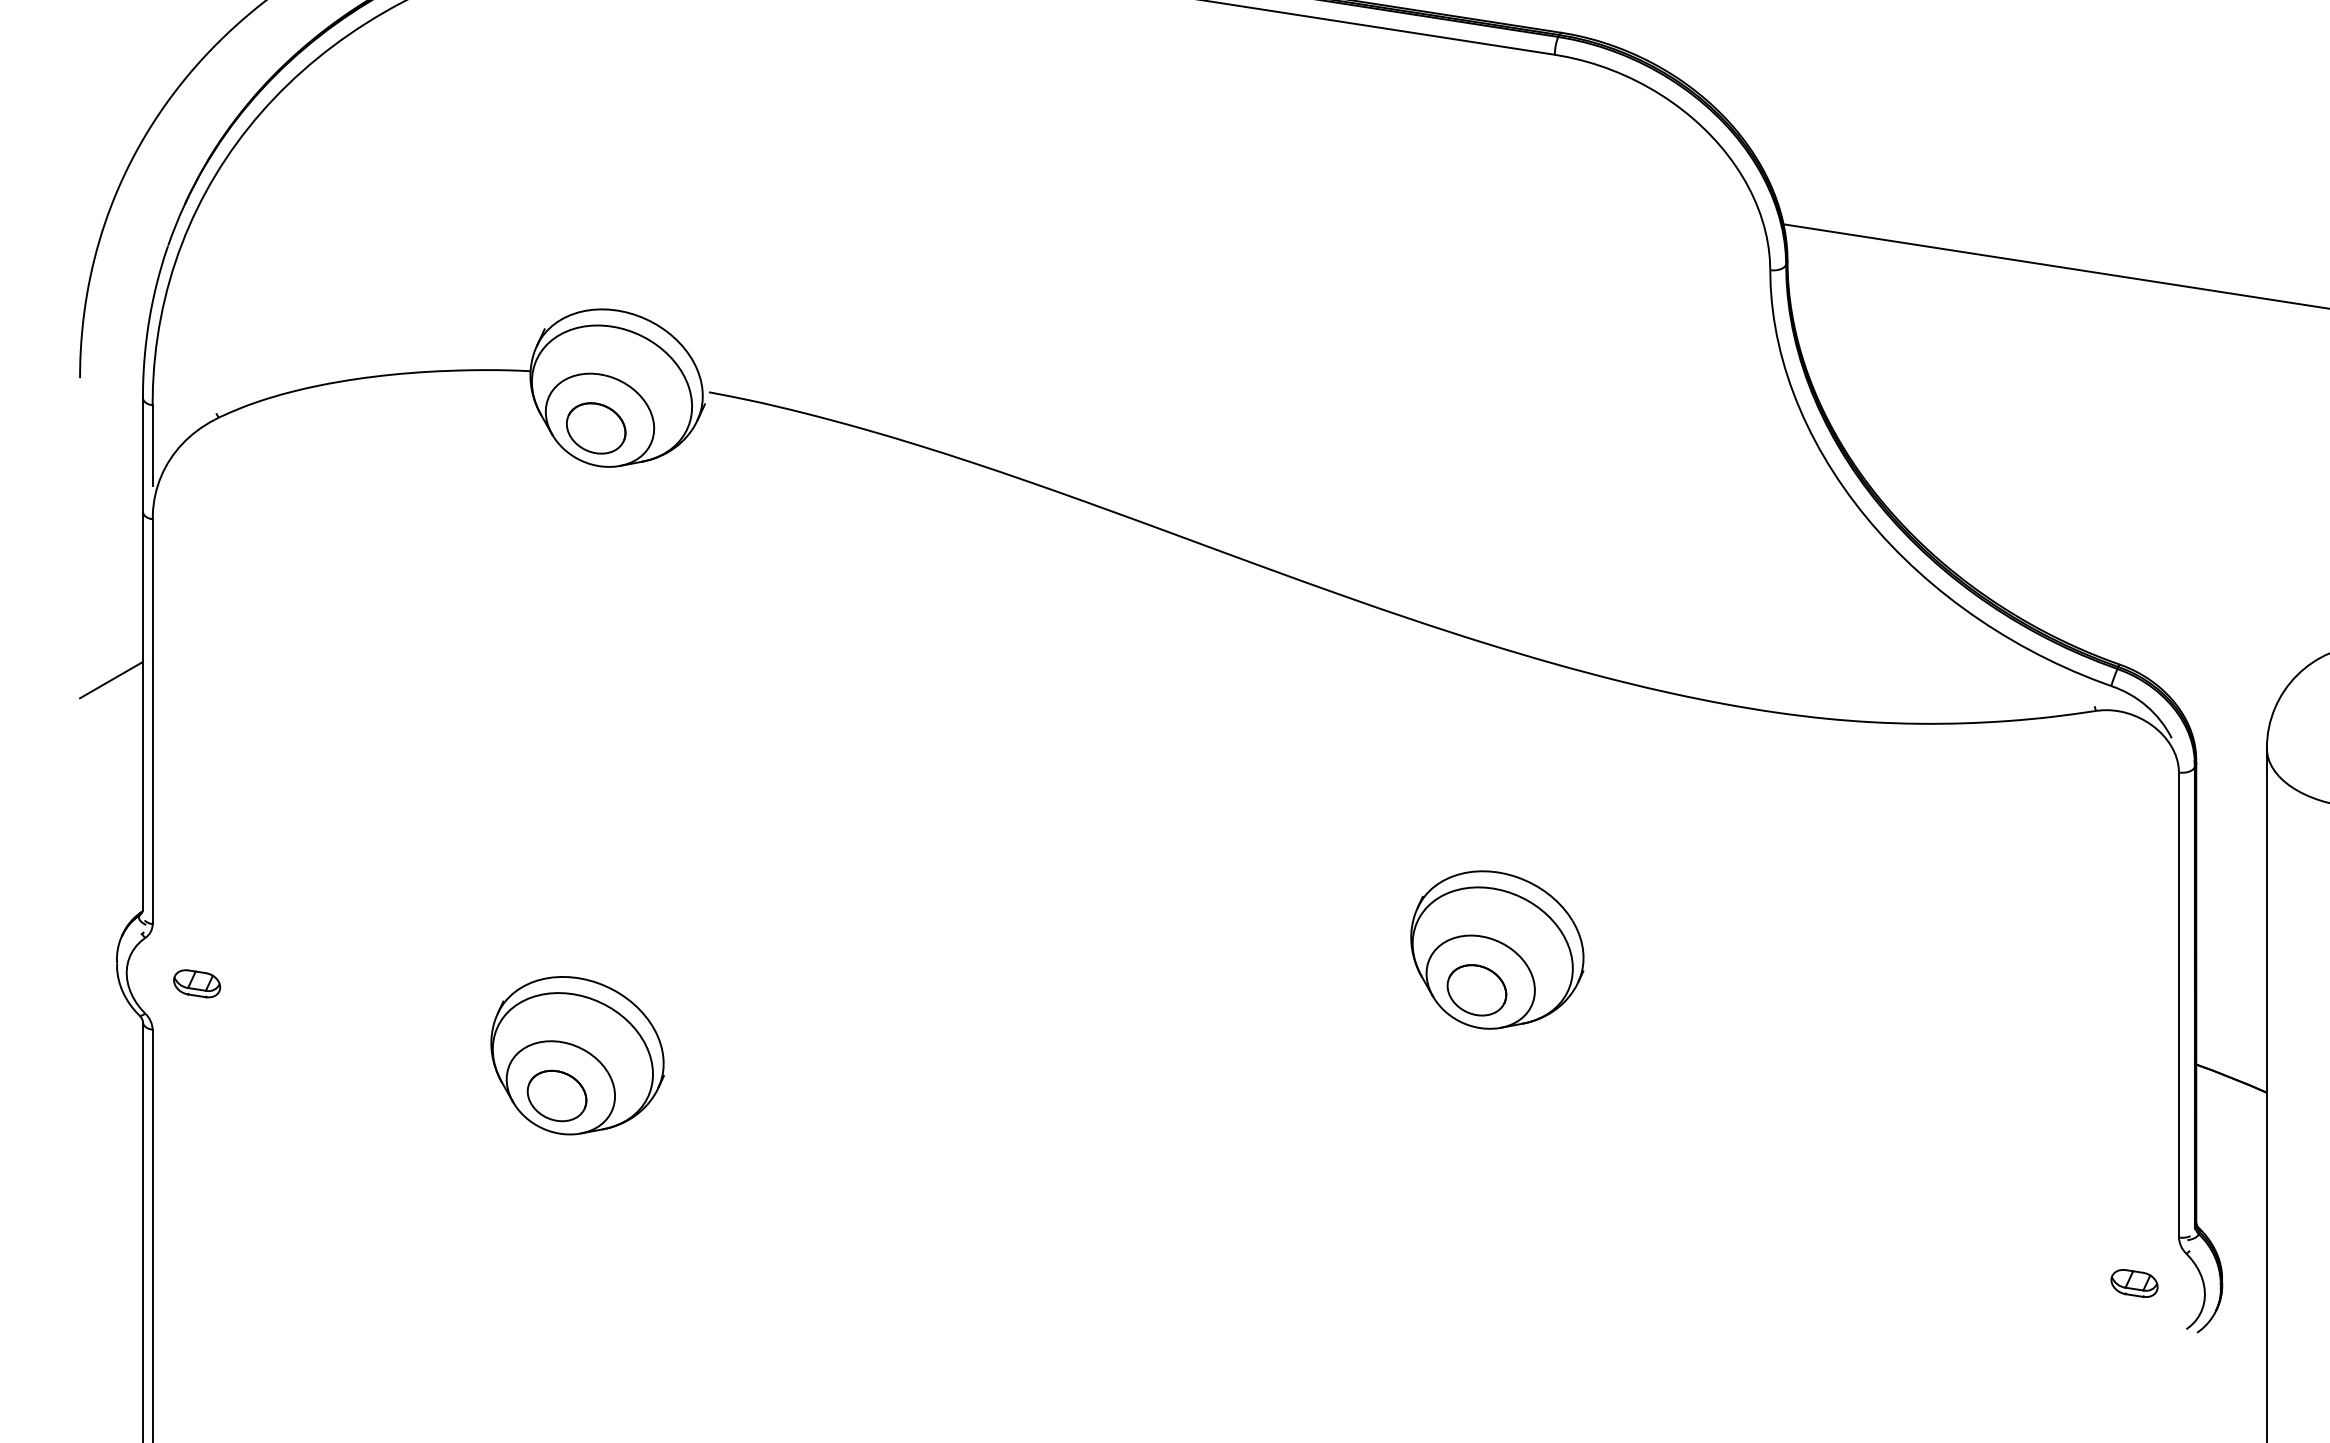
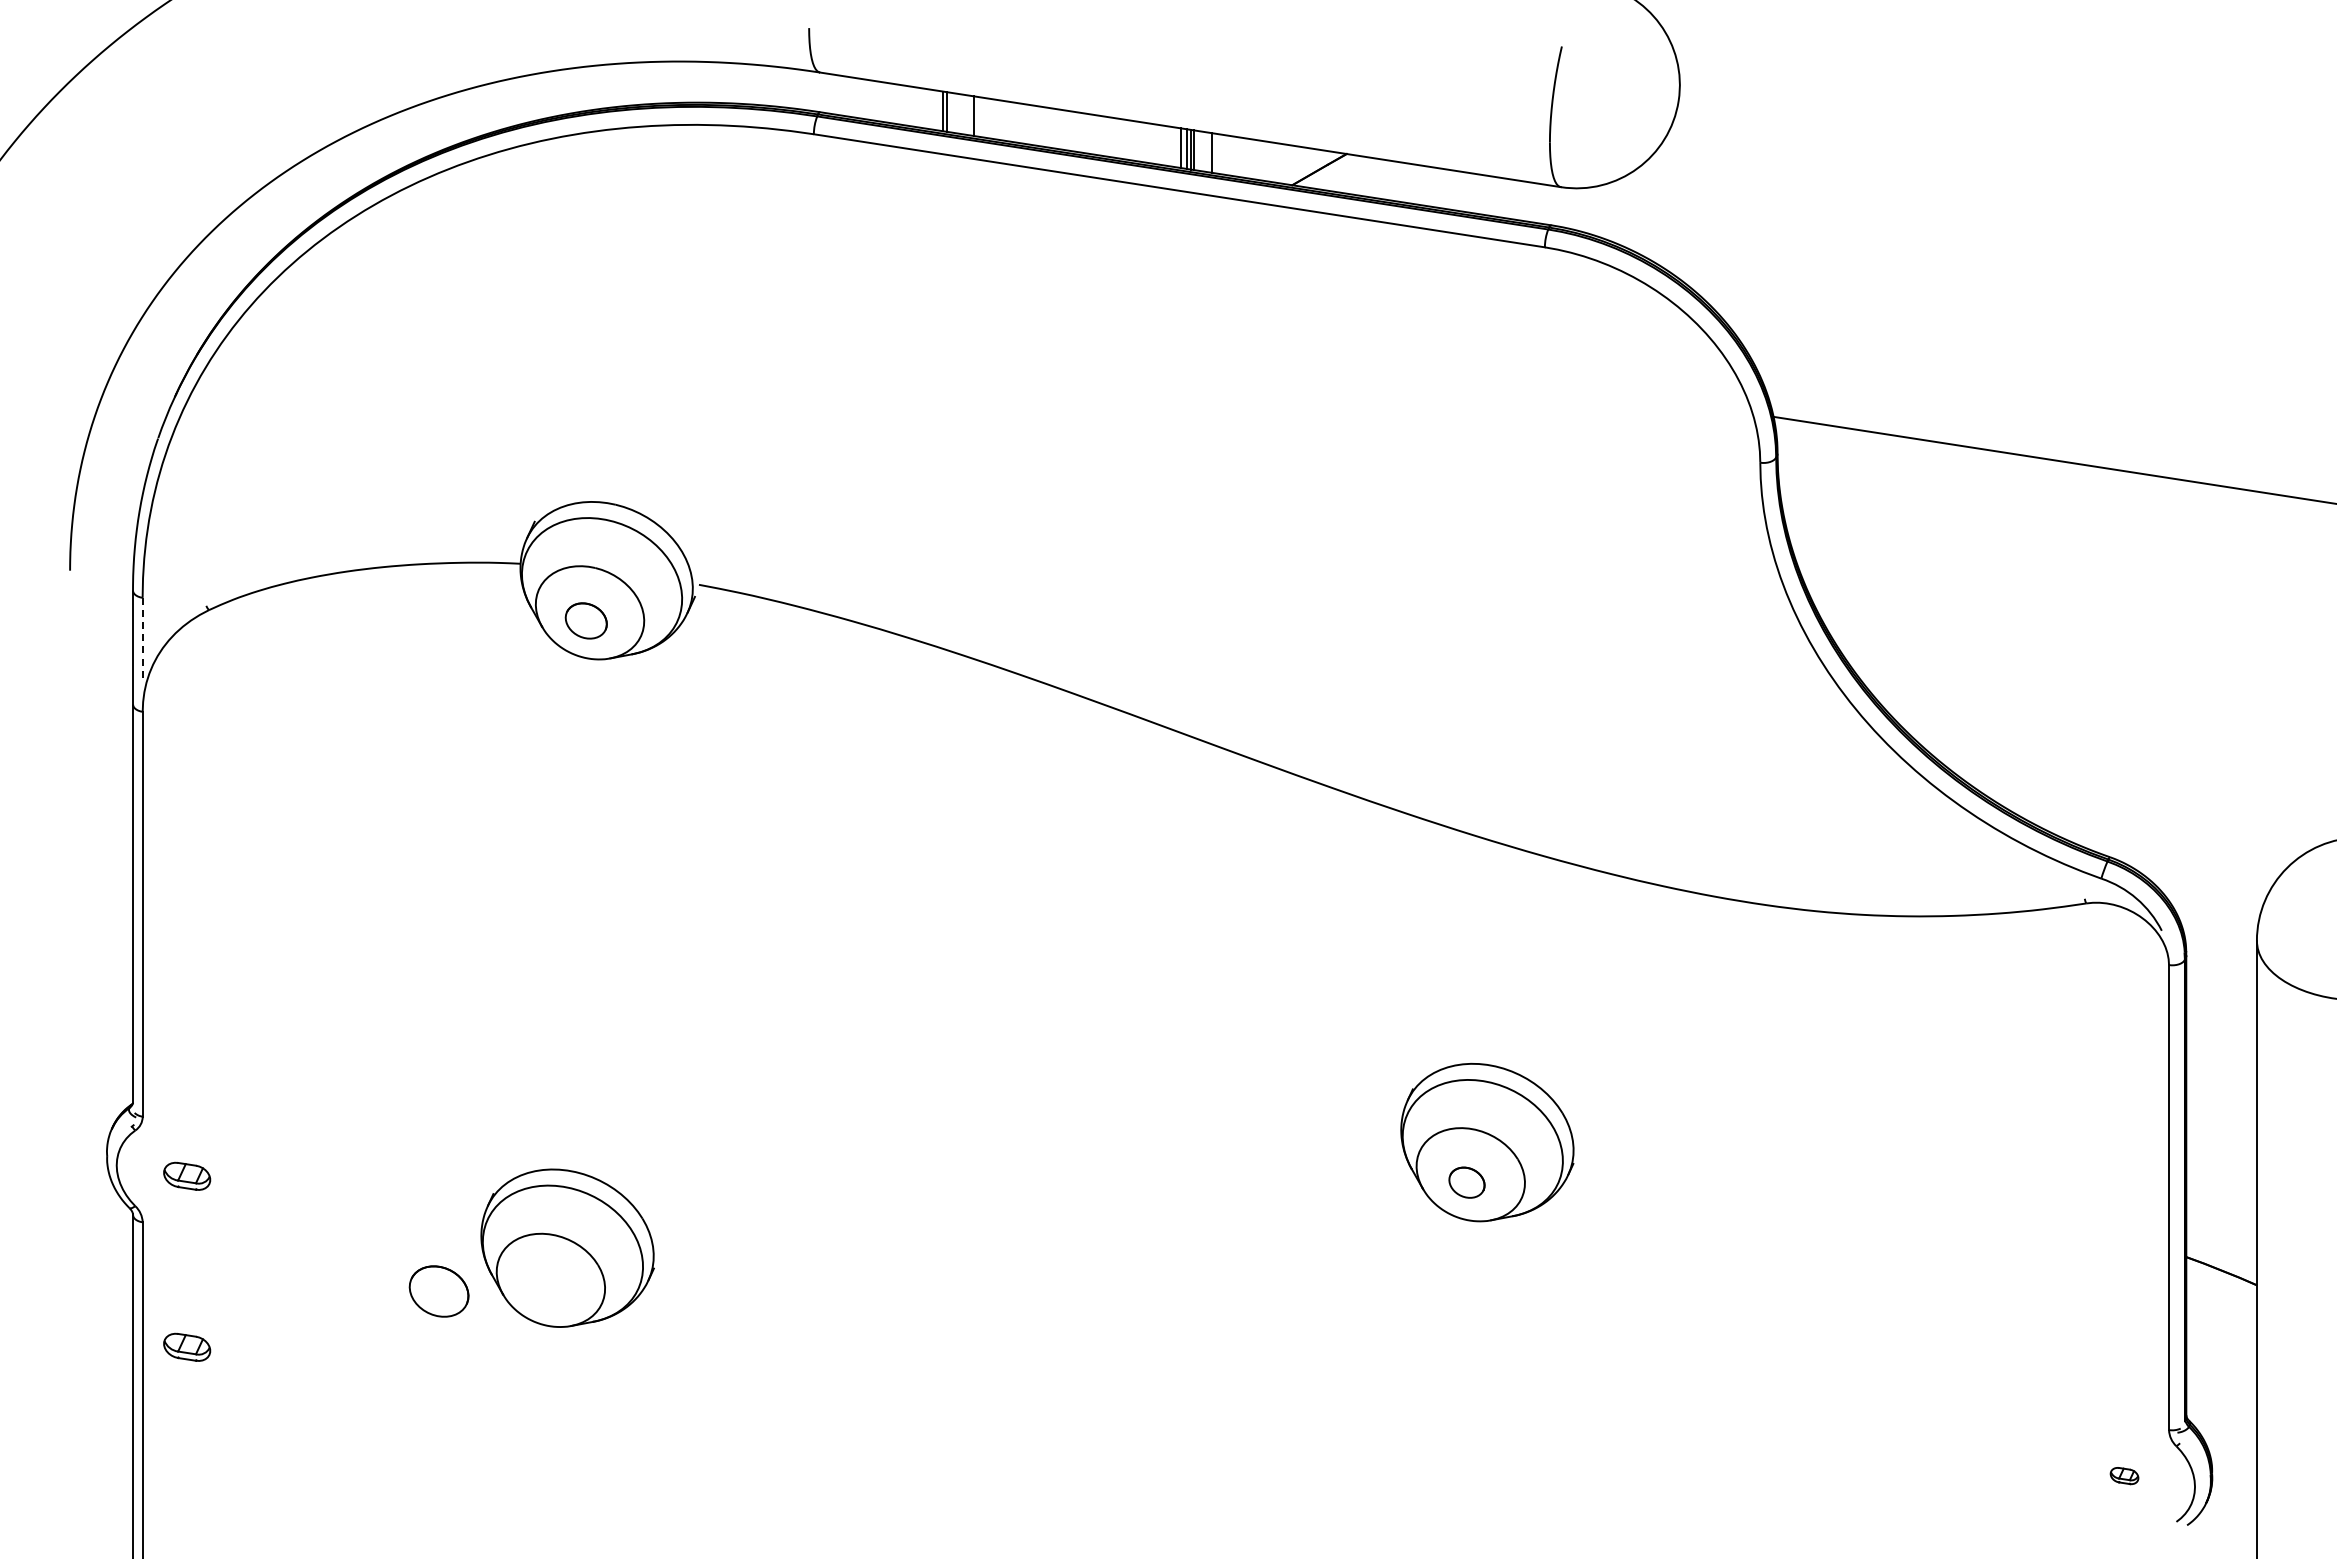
part: (596, 427) -> (586, 620), size x0.7
line: (152, 445) -> (142, 638), solid -> dashed
line: (111, 679) -> (101, 872), removed
part: (1476, 989) -> (1466, 1182), size x0.6
part: (556, 1095) -> (438, 1291), moved
part: (197, 1153) -> (187, 1346), added
part: (2134, 1282) -> (2124, 1475), size x0.6

